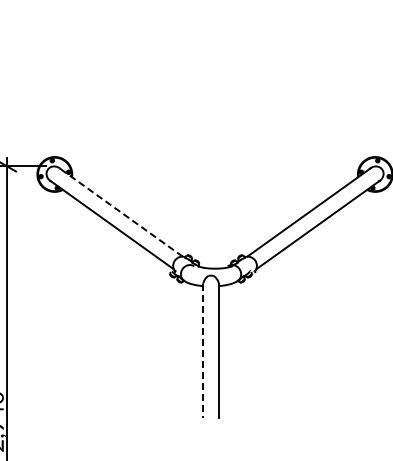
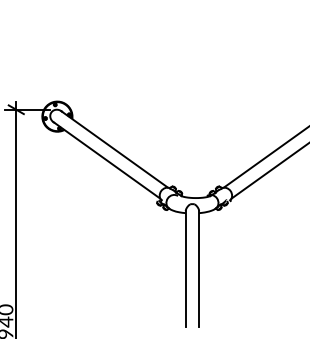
line: (121, 212) -> (115, 149), dashed -> solid
line: (203, 350) -> (185, 268), dashed -> solid

